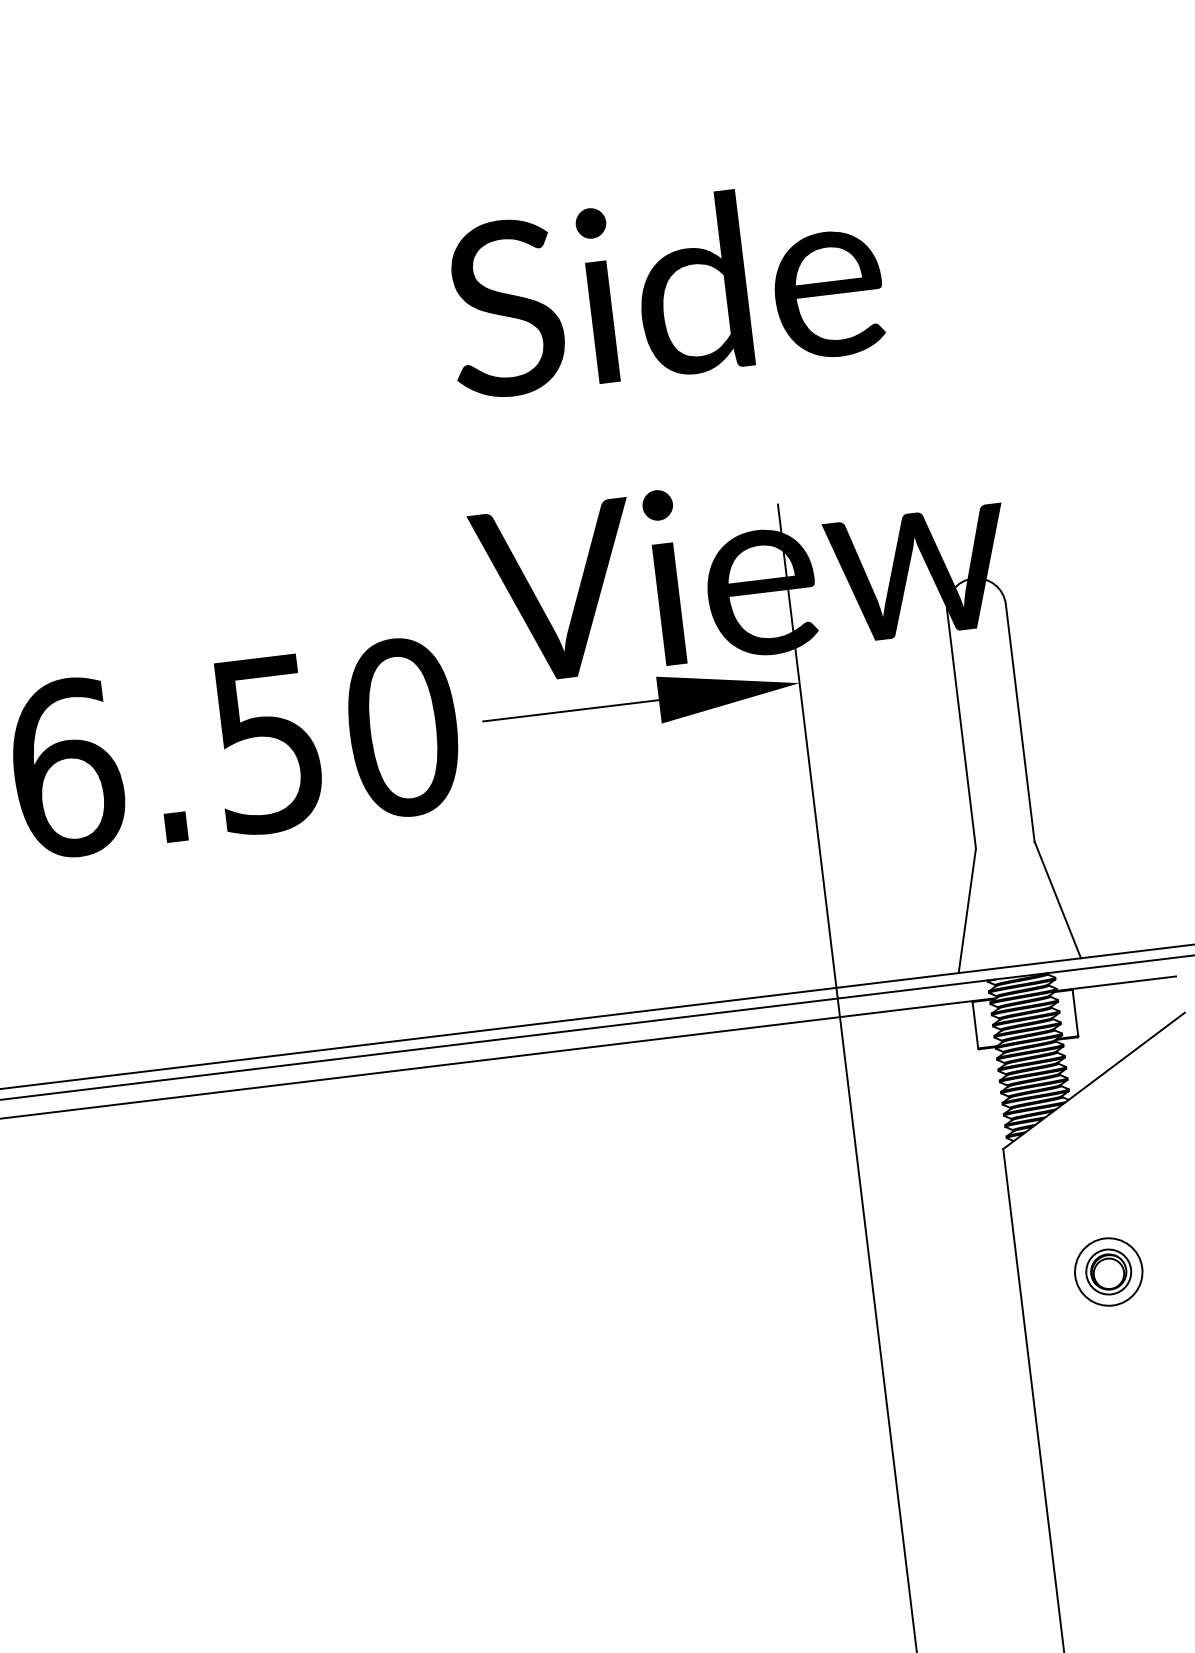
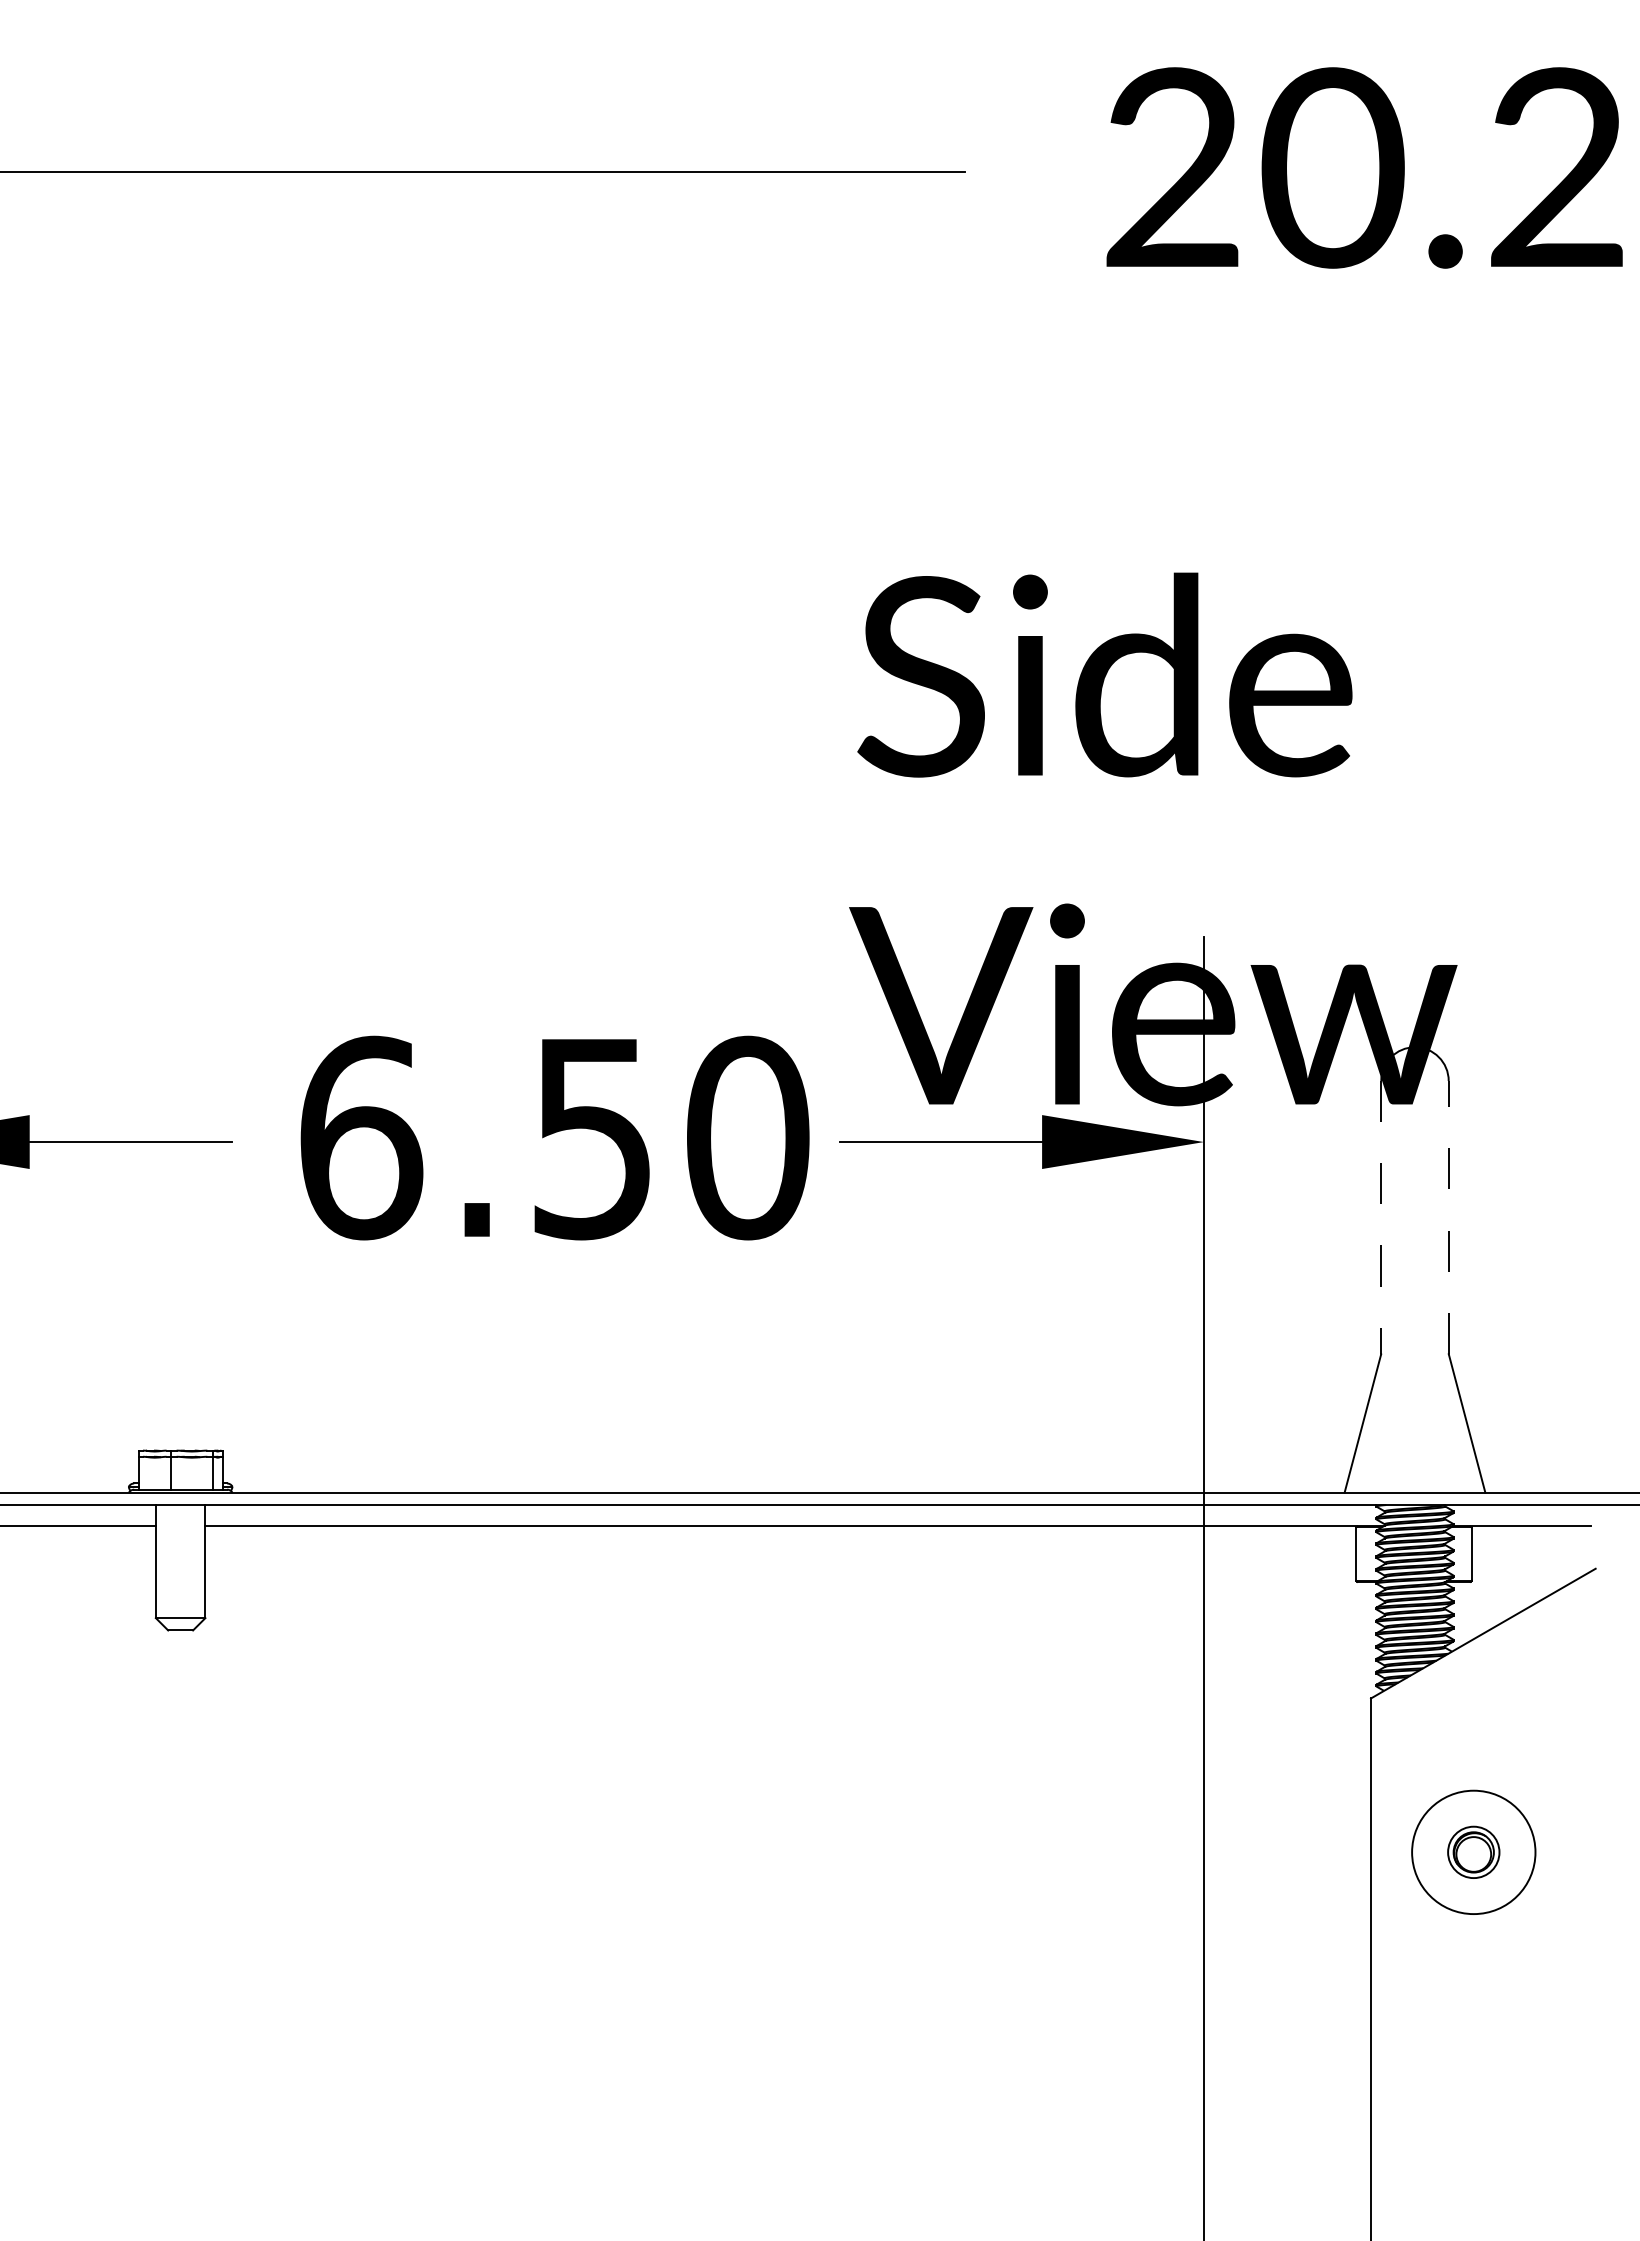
line: (1019, 722) -> (1448, 1216), solid -> dashed
line: (961, 730) -> (1381, 1217), solid -> dashed
circle: (1108, 1271) -> (1473, 1851), size x1.6

